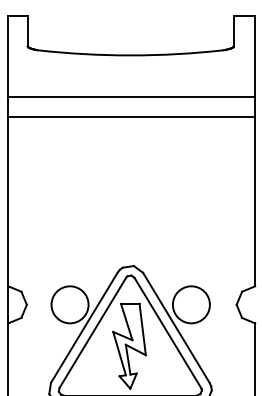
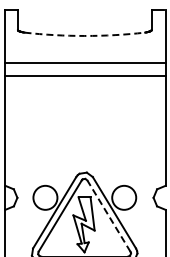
arc: (130, 54) -> (84, 35), solid -> dashed
line: (167, 333) -> (108, 216), solid -> dashed

